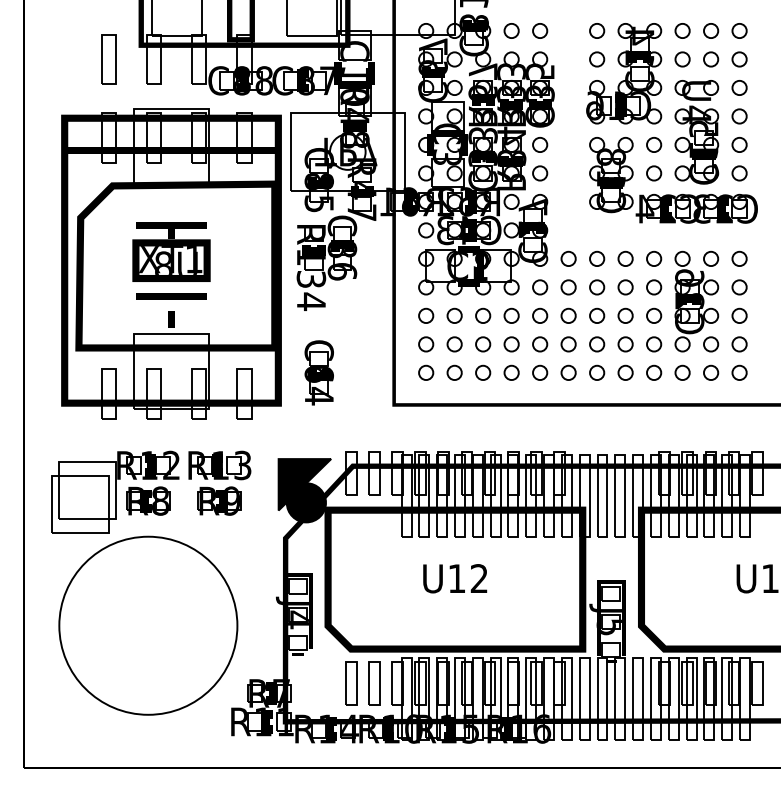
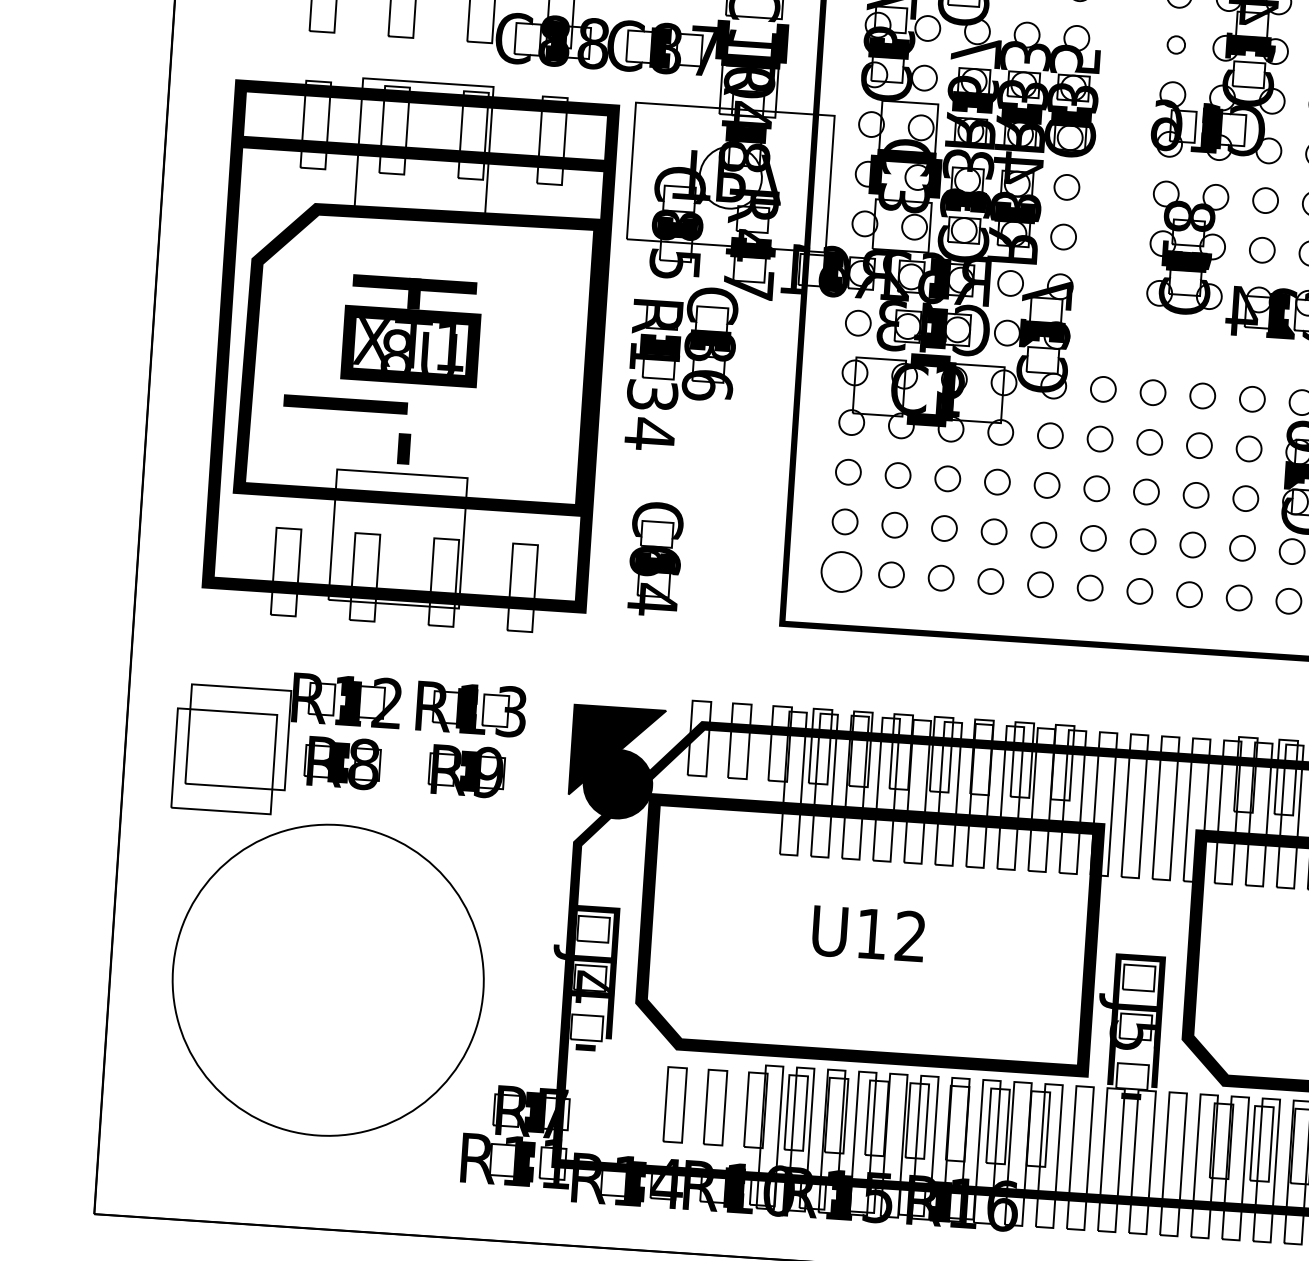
circle: (597, 59) -> (1176, 45), size x0.7
line: (171, 296) -> (345, 404), moved
circle: (426, 372) -> (842, 570), size x1.6

